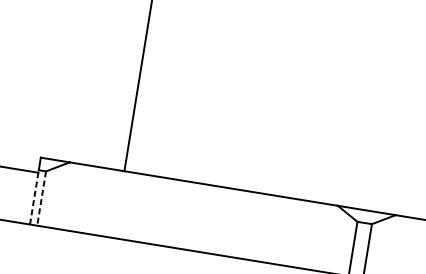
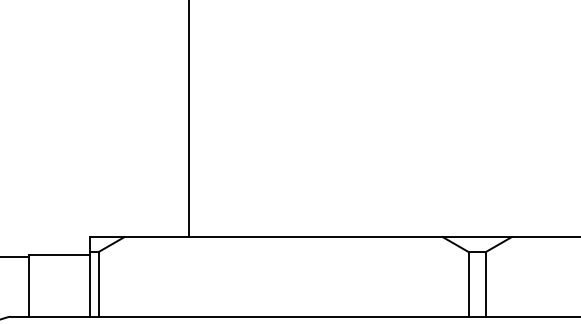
line: (34, 196) -> (89, 283), dashed -> solid
line: (41, 198) -> (98, 284), dashed -> solid

